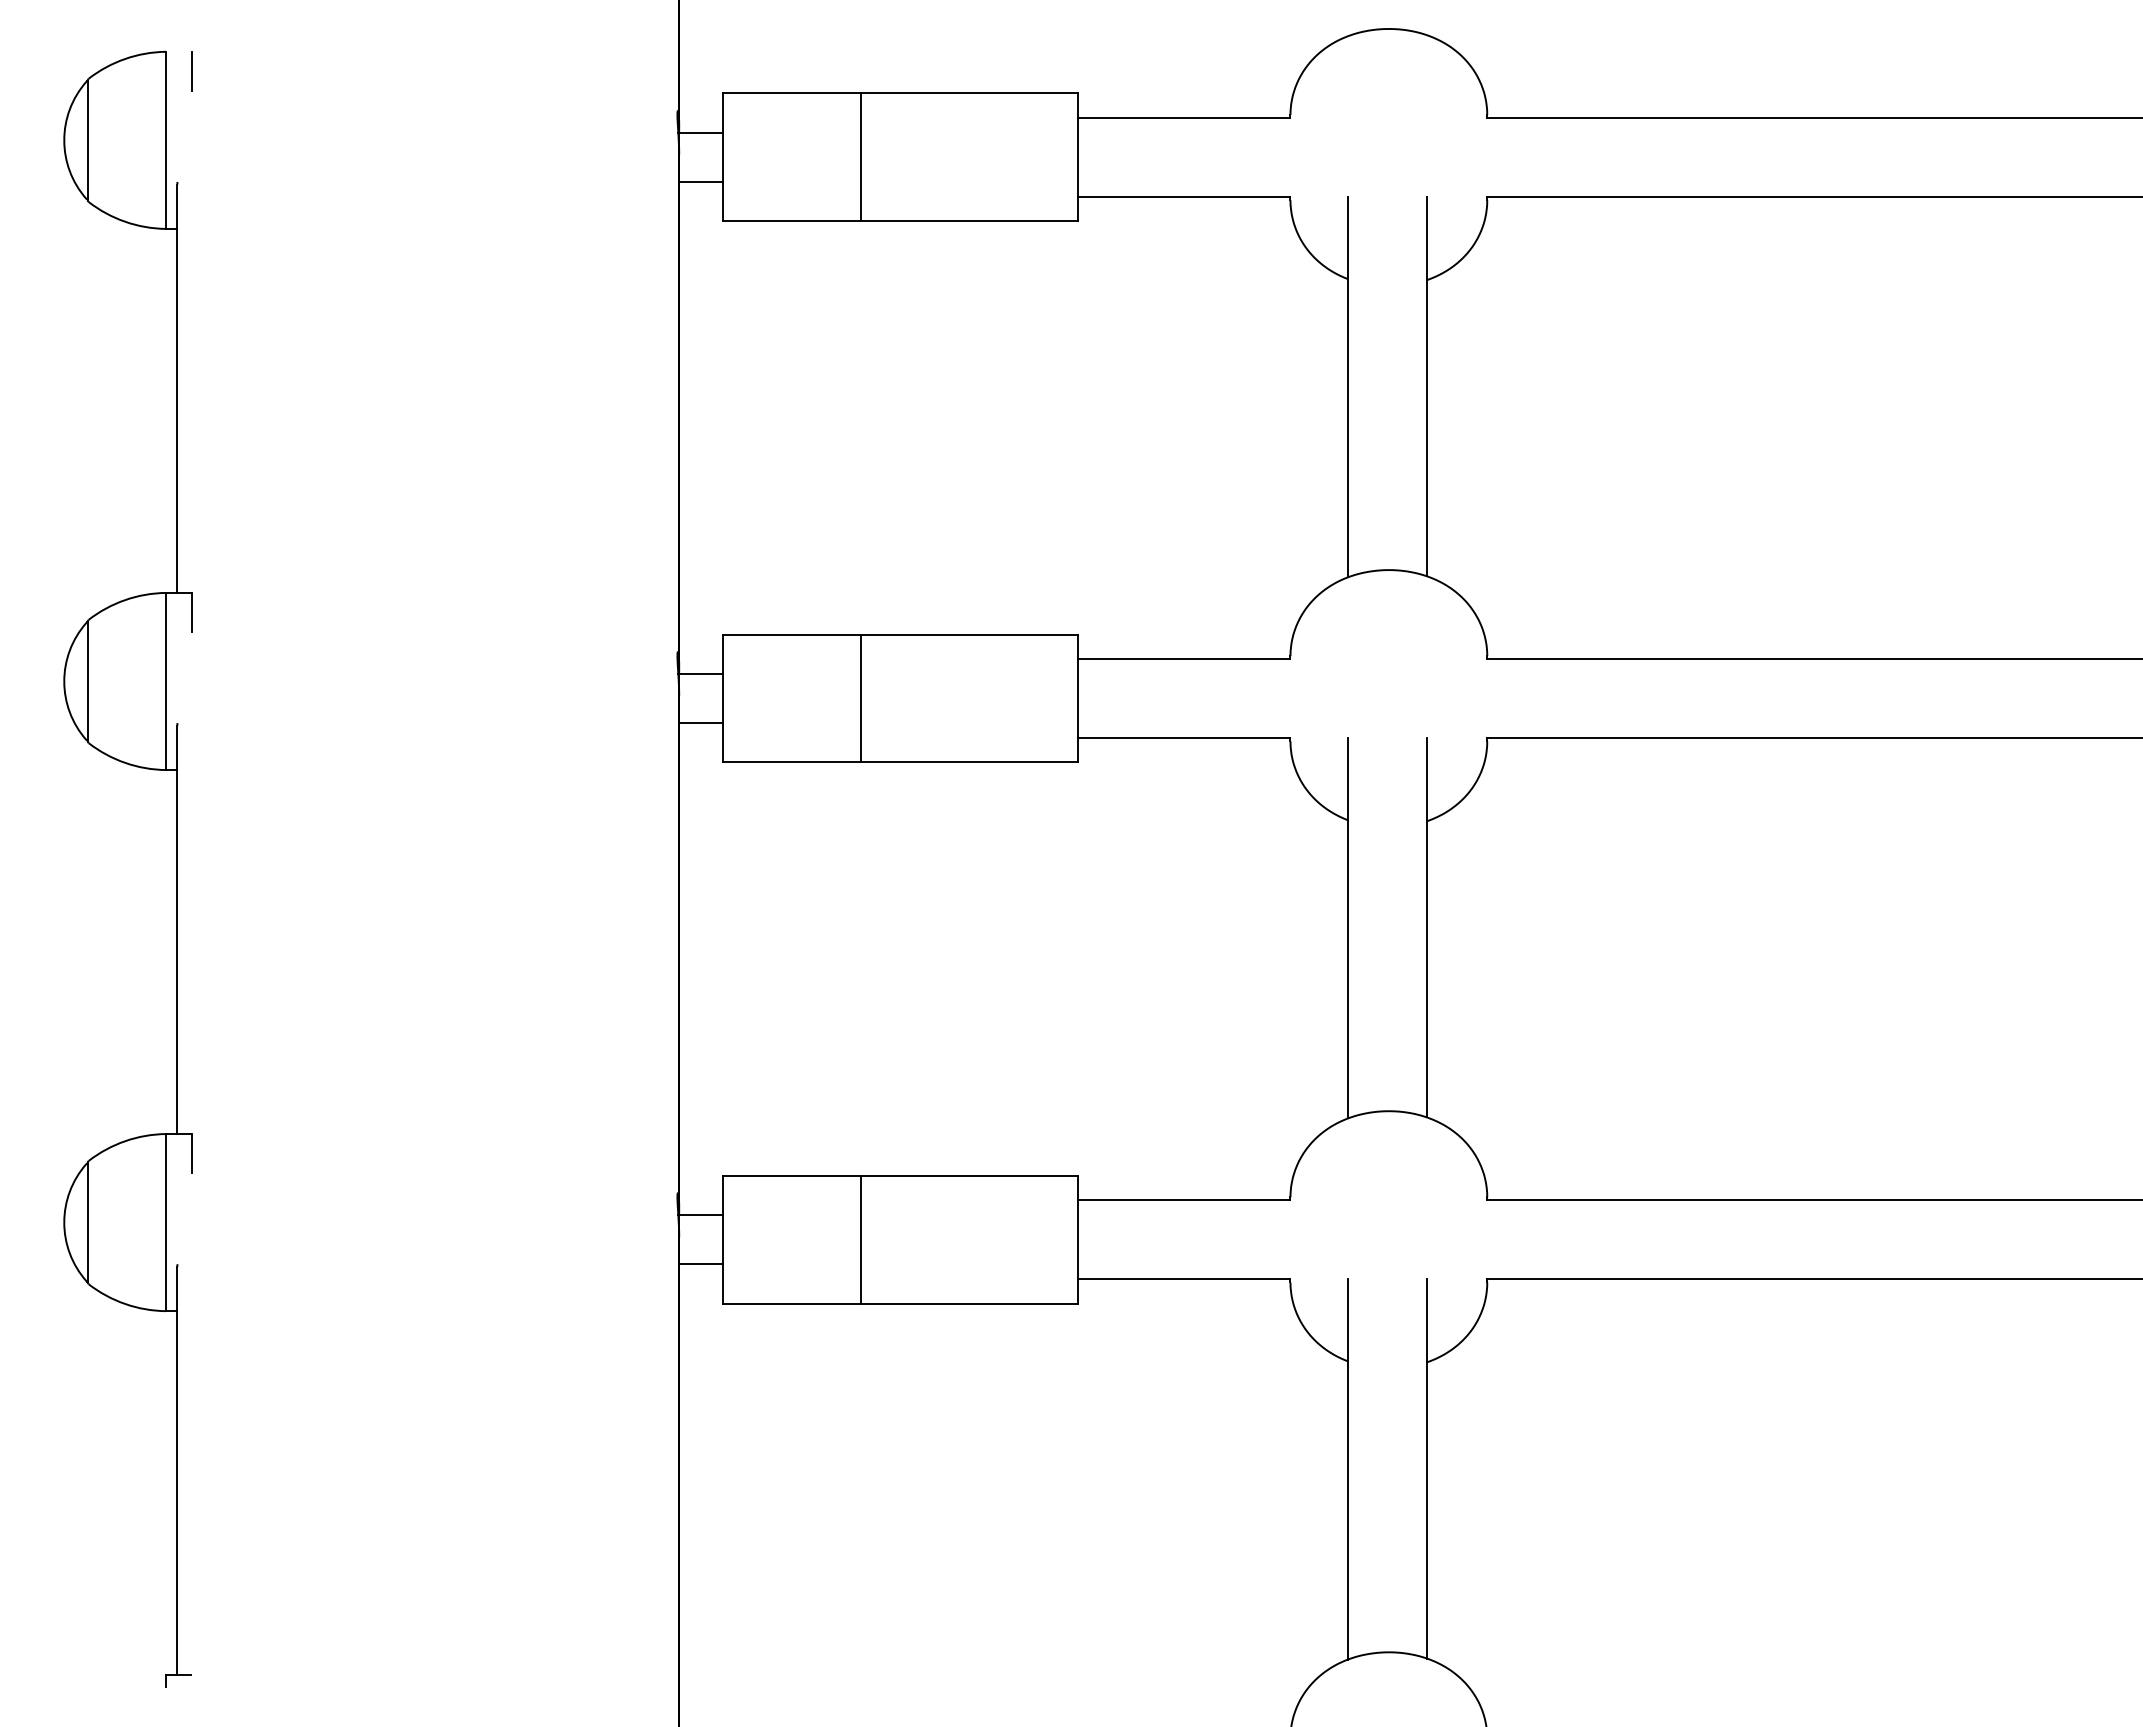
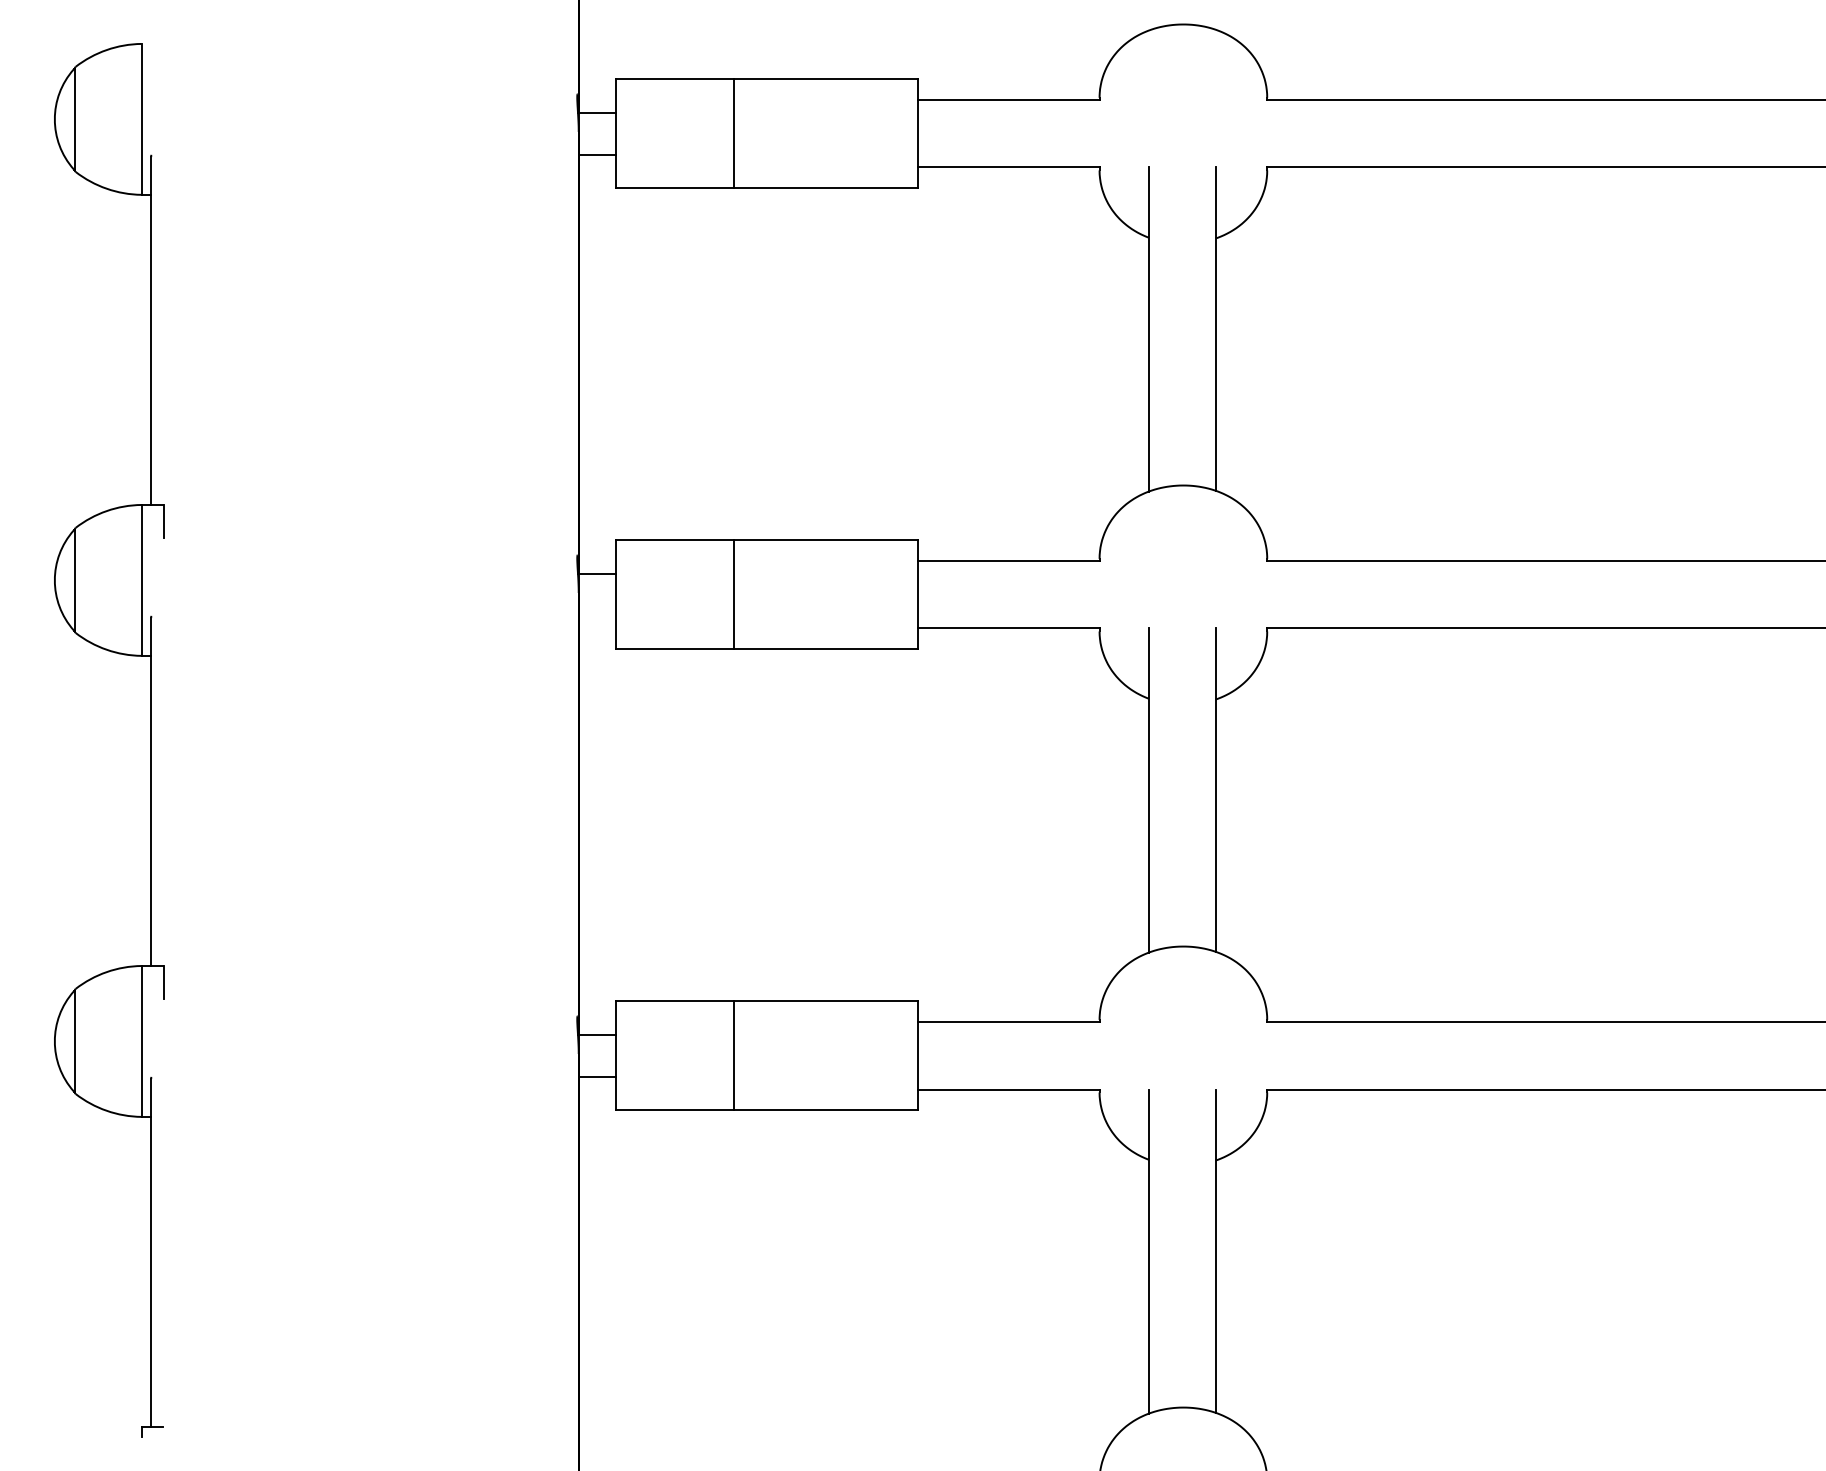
line: (191, 71) -> (163, 60), removed
line: (701, 723) -> (597, 616), removed

